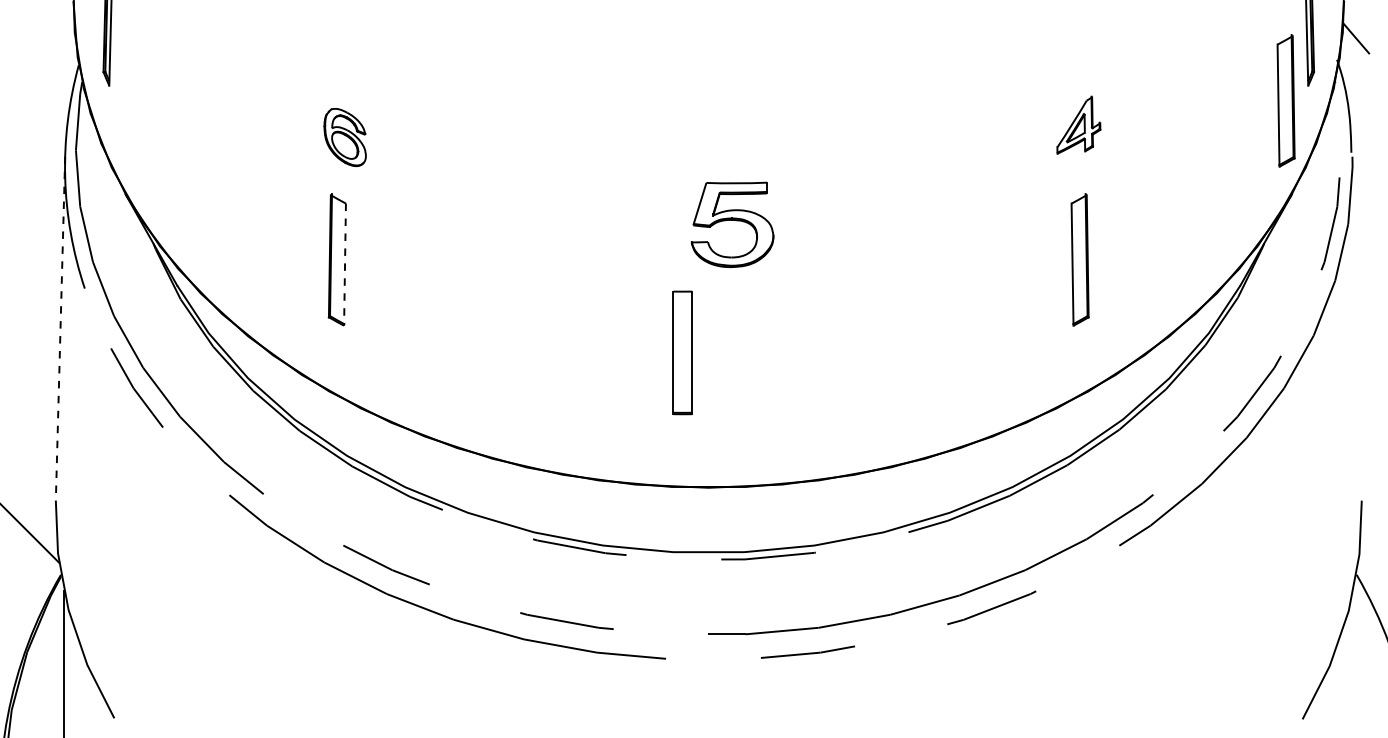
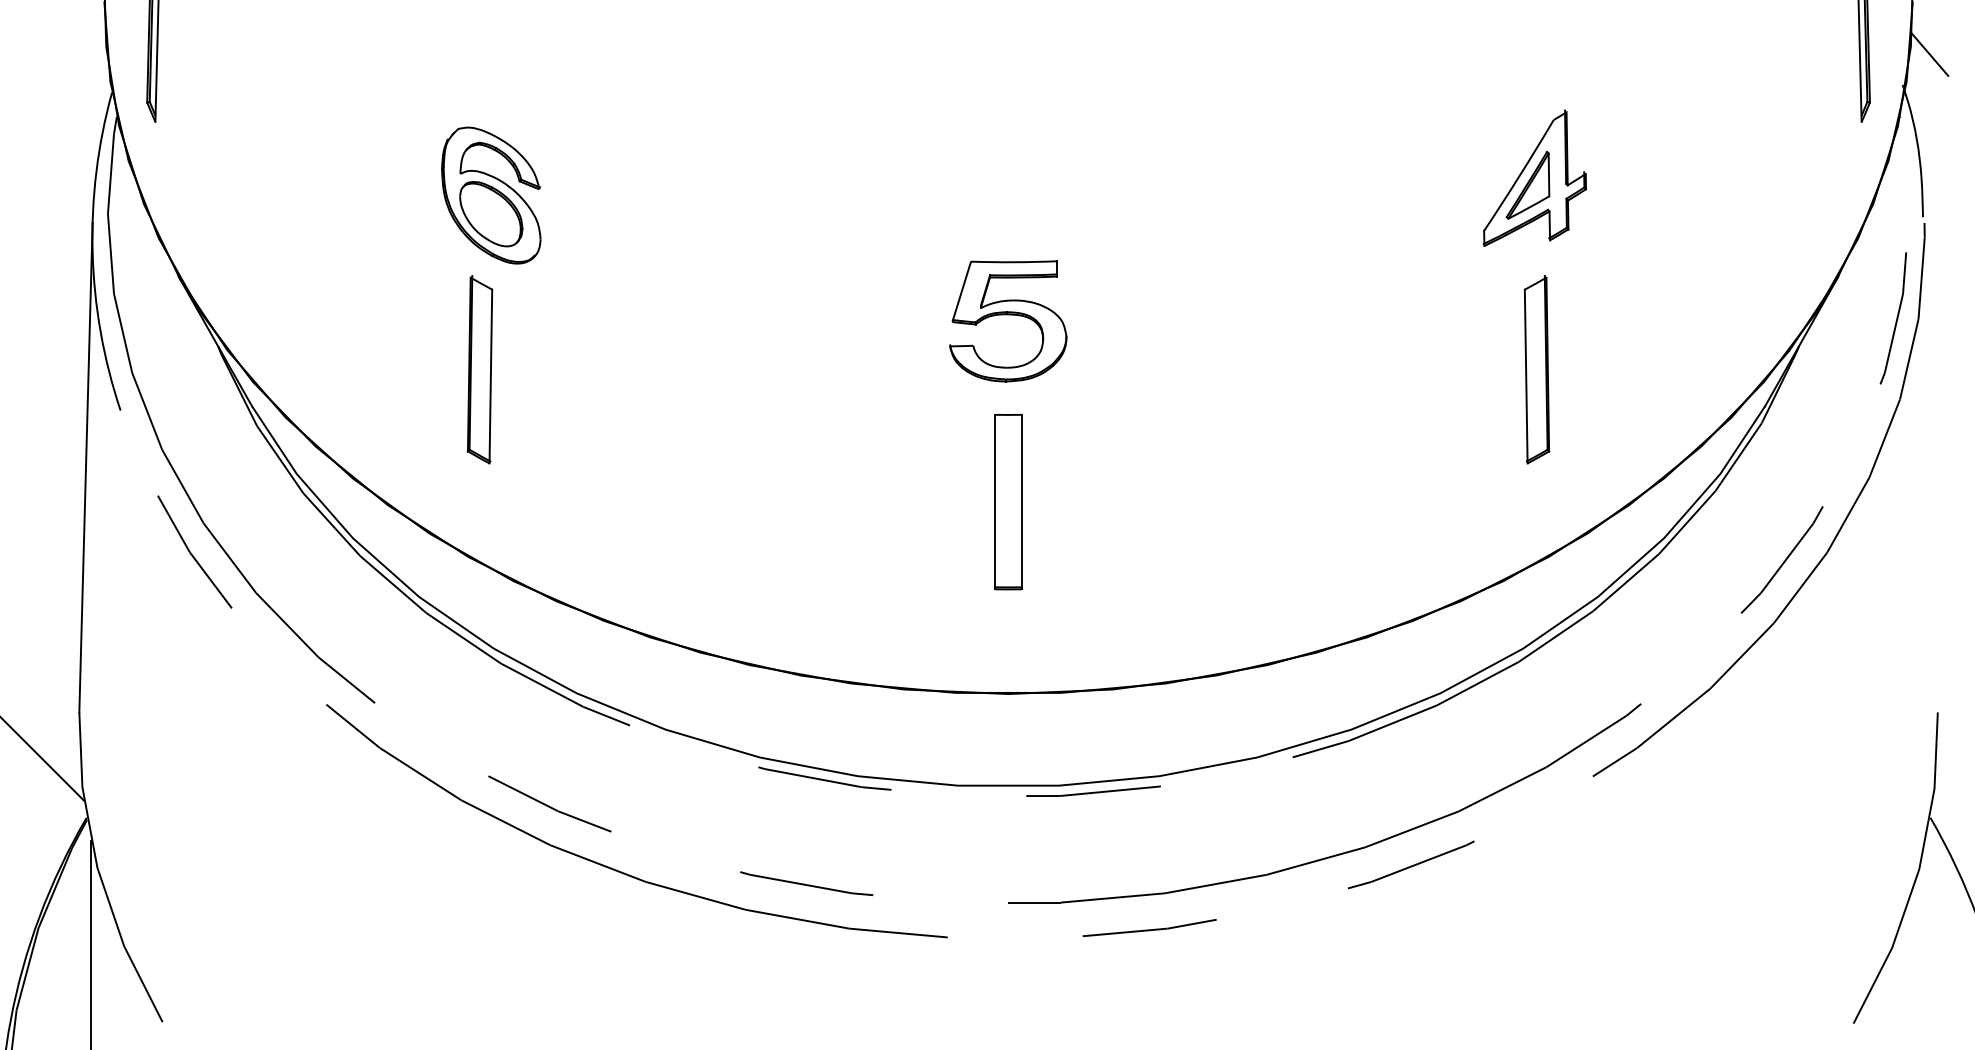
part: (1285, 100) -> (1829, 142), removed
part: (1078, 124) -> (1534, 177), size x1.67
part: (344, 137) -> (490, 195), size x1.67
part: (732, 224) -> (1008, 320), moved
line: (345, 265) -> (491, 377), dashed -> solid
line: (60, 329) -> (85, 468), dashed -> solid
part: (682, 352) -> (1008, 501), moved

